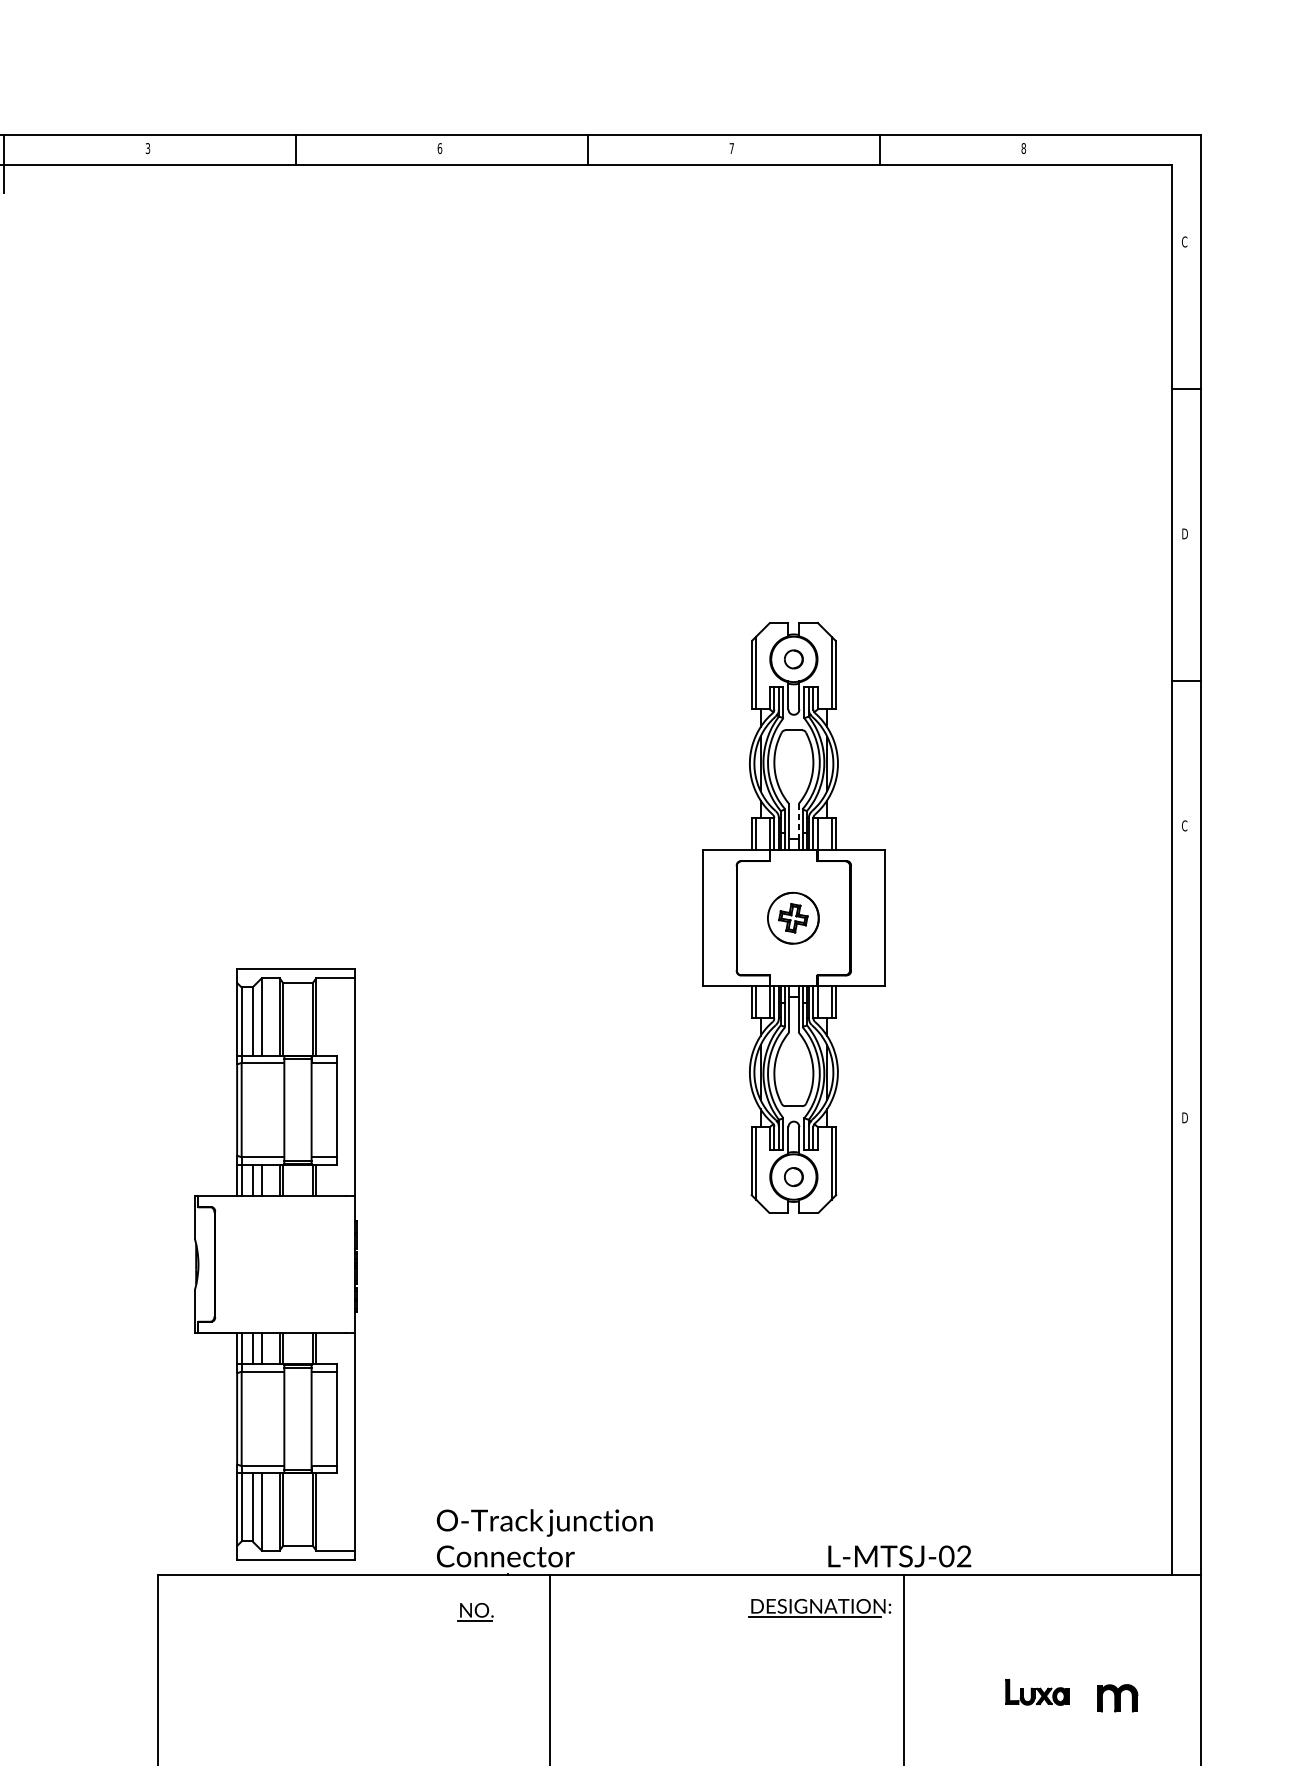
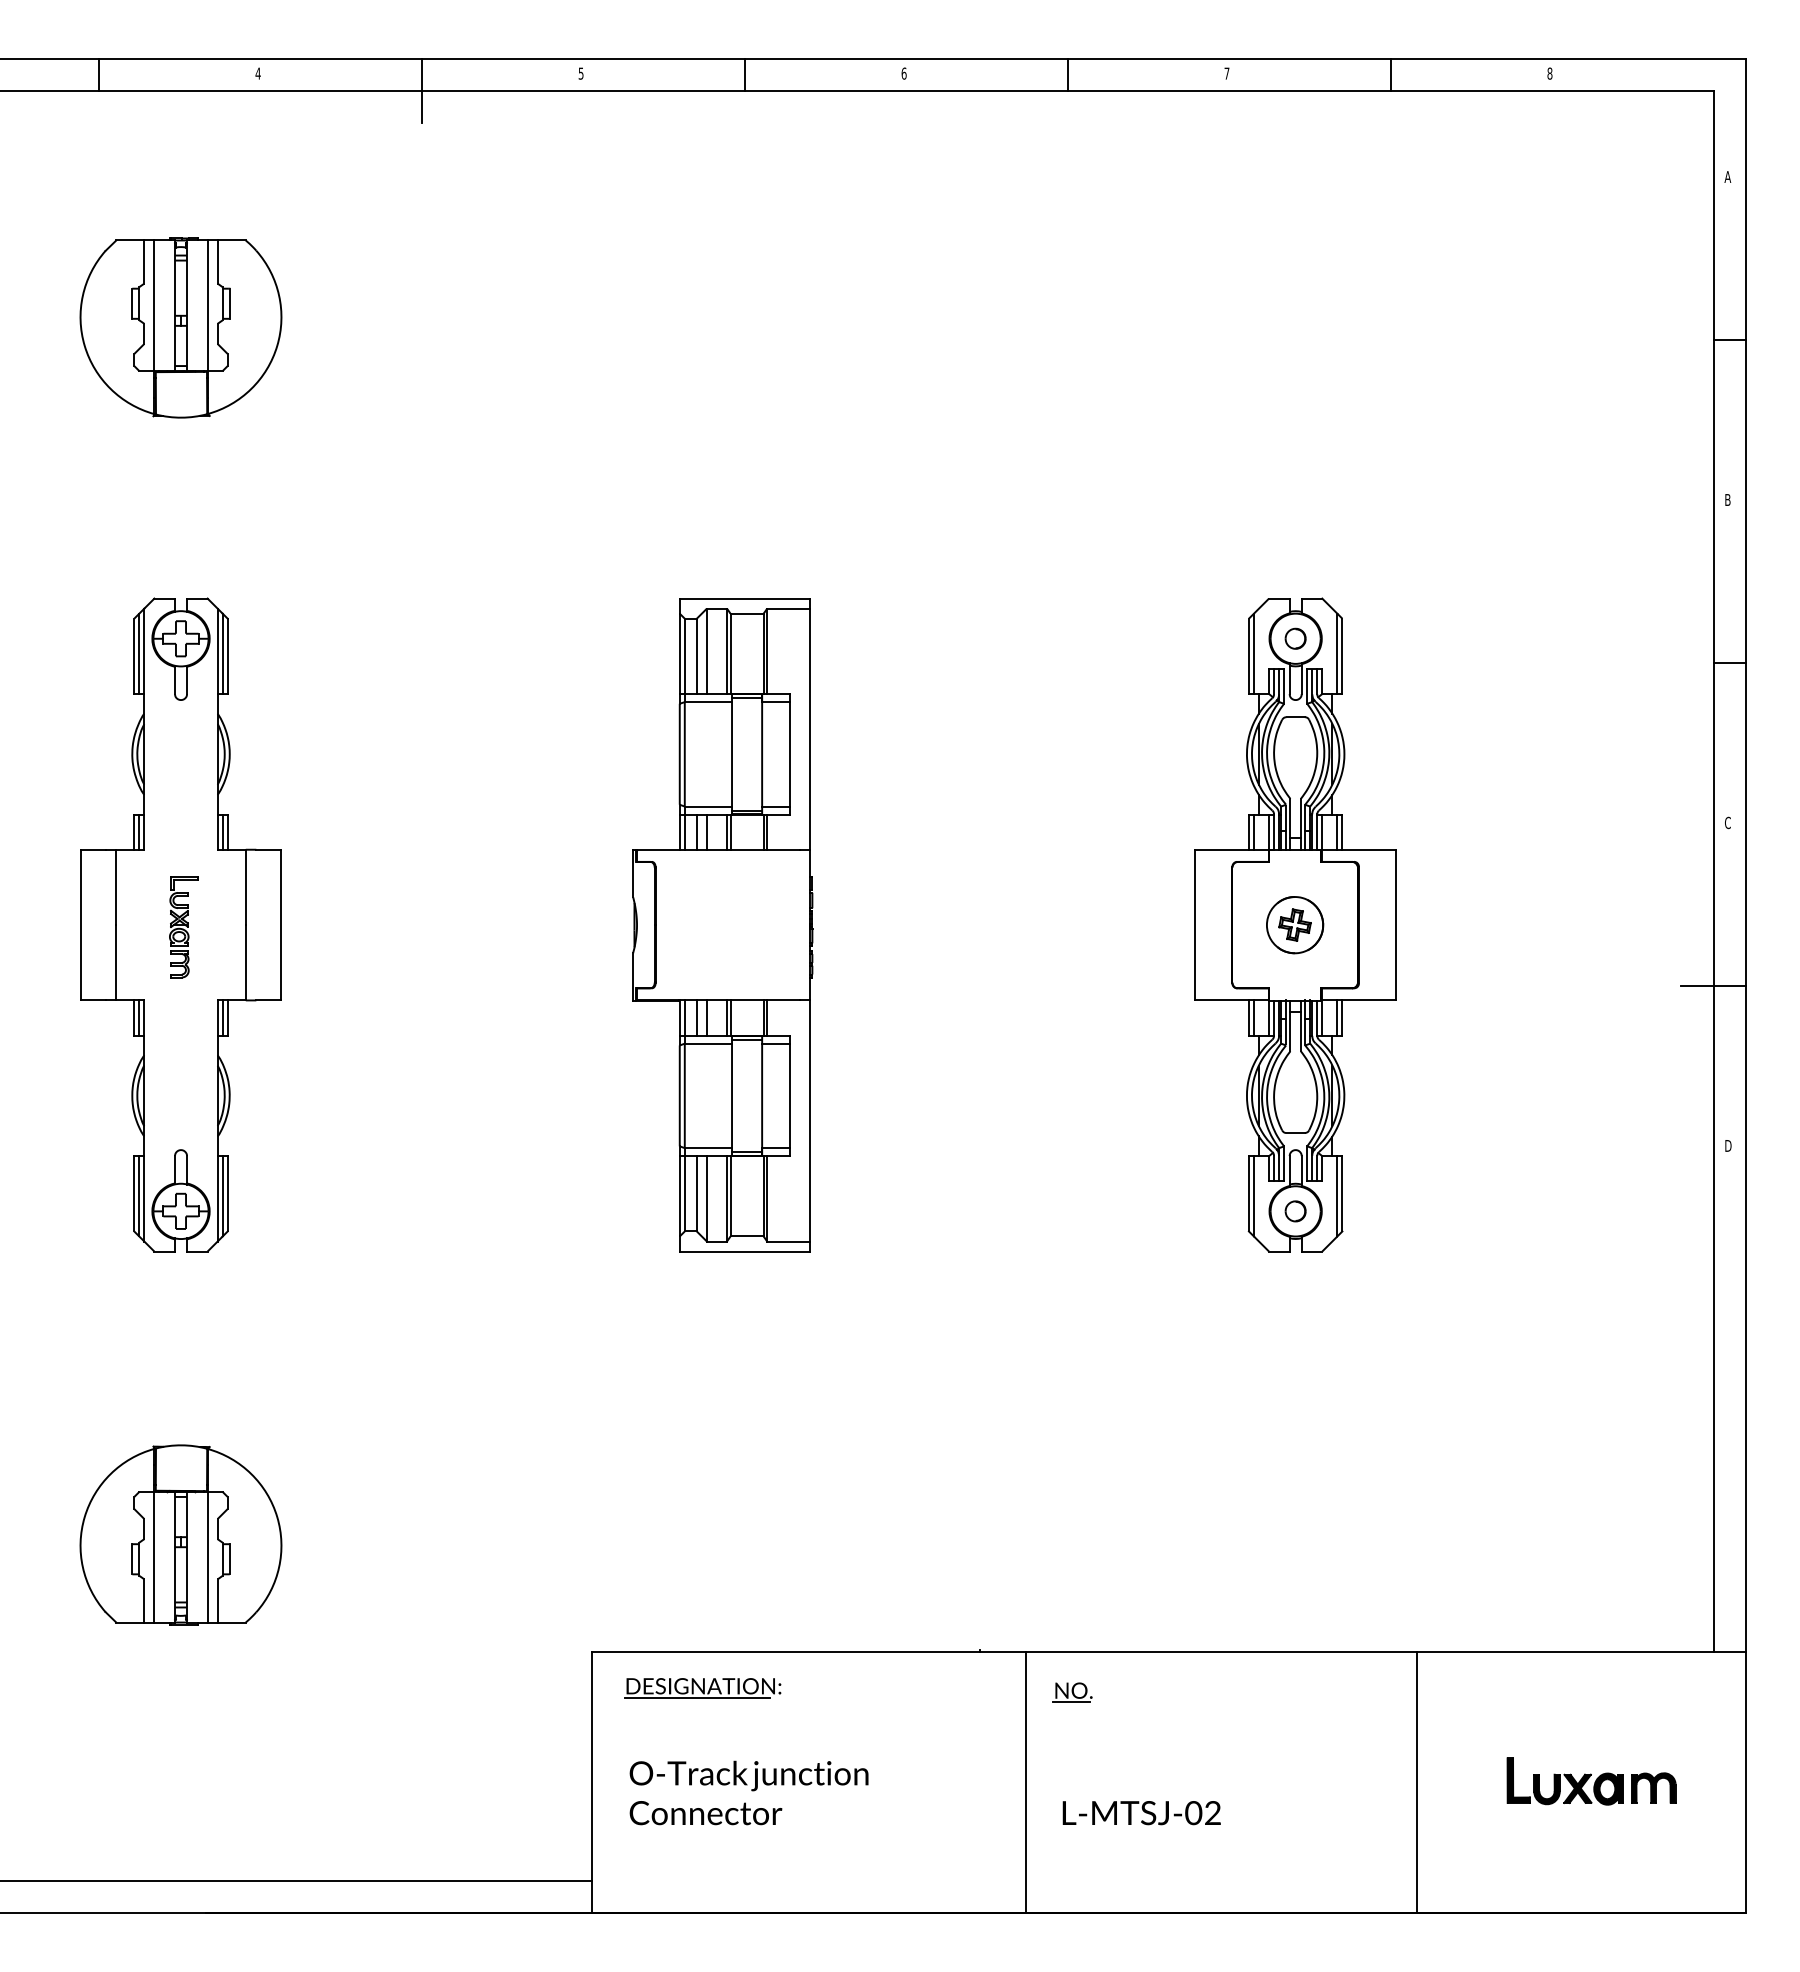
text: (148, 147) -> (581, 72), 3 -> 5
text: (1184, 241) -> (1727, 176), C -> A
text: (1185, 533) -> (1728, 499), D -> B
line: (798, 821) -> (1300, 818), dashed -> solid
line: (1171, 972) -> (1713, 985), added
part: (275, 1264) -> (722, 925), moved
text: (703, 1537) -> (924, 1792), moved
part: (819, 1608) -> (702, 1688), moved
part: (475, 1611) -> (1072, 1692), moved
part: (1036, 1692) -> (1564, 1781), size x1.67

